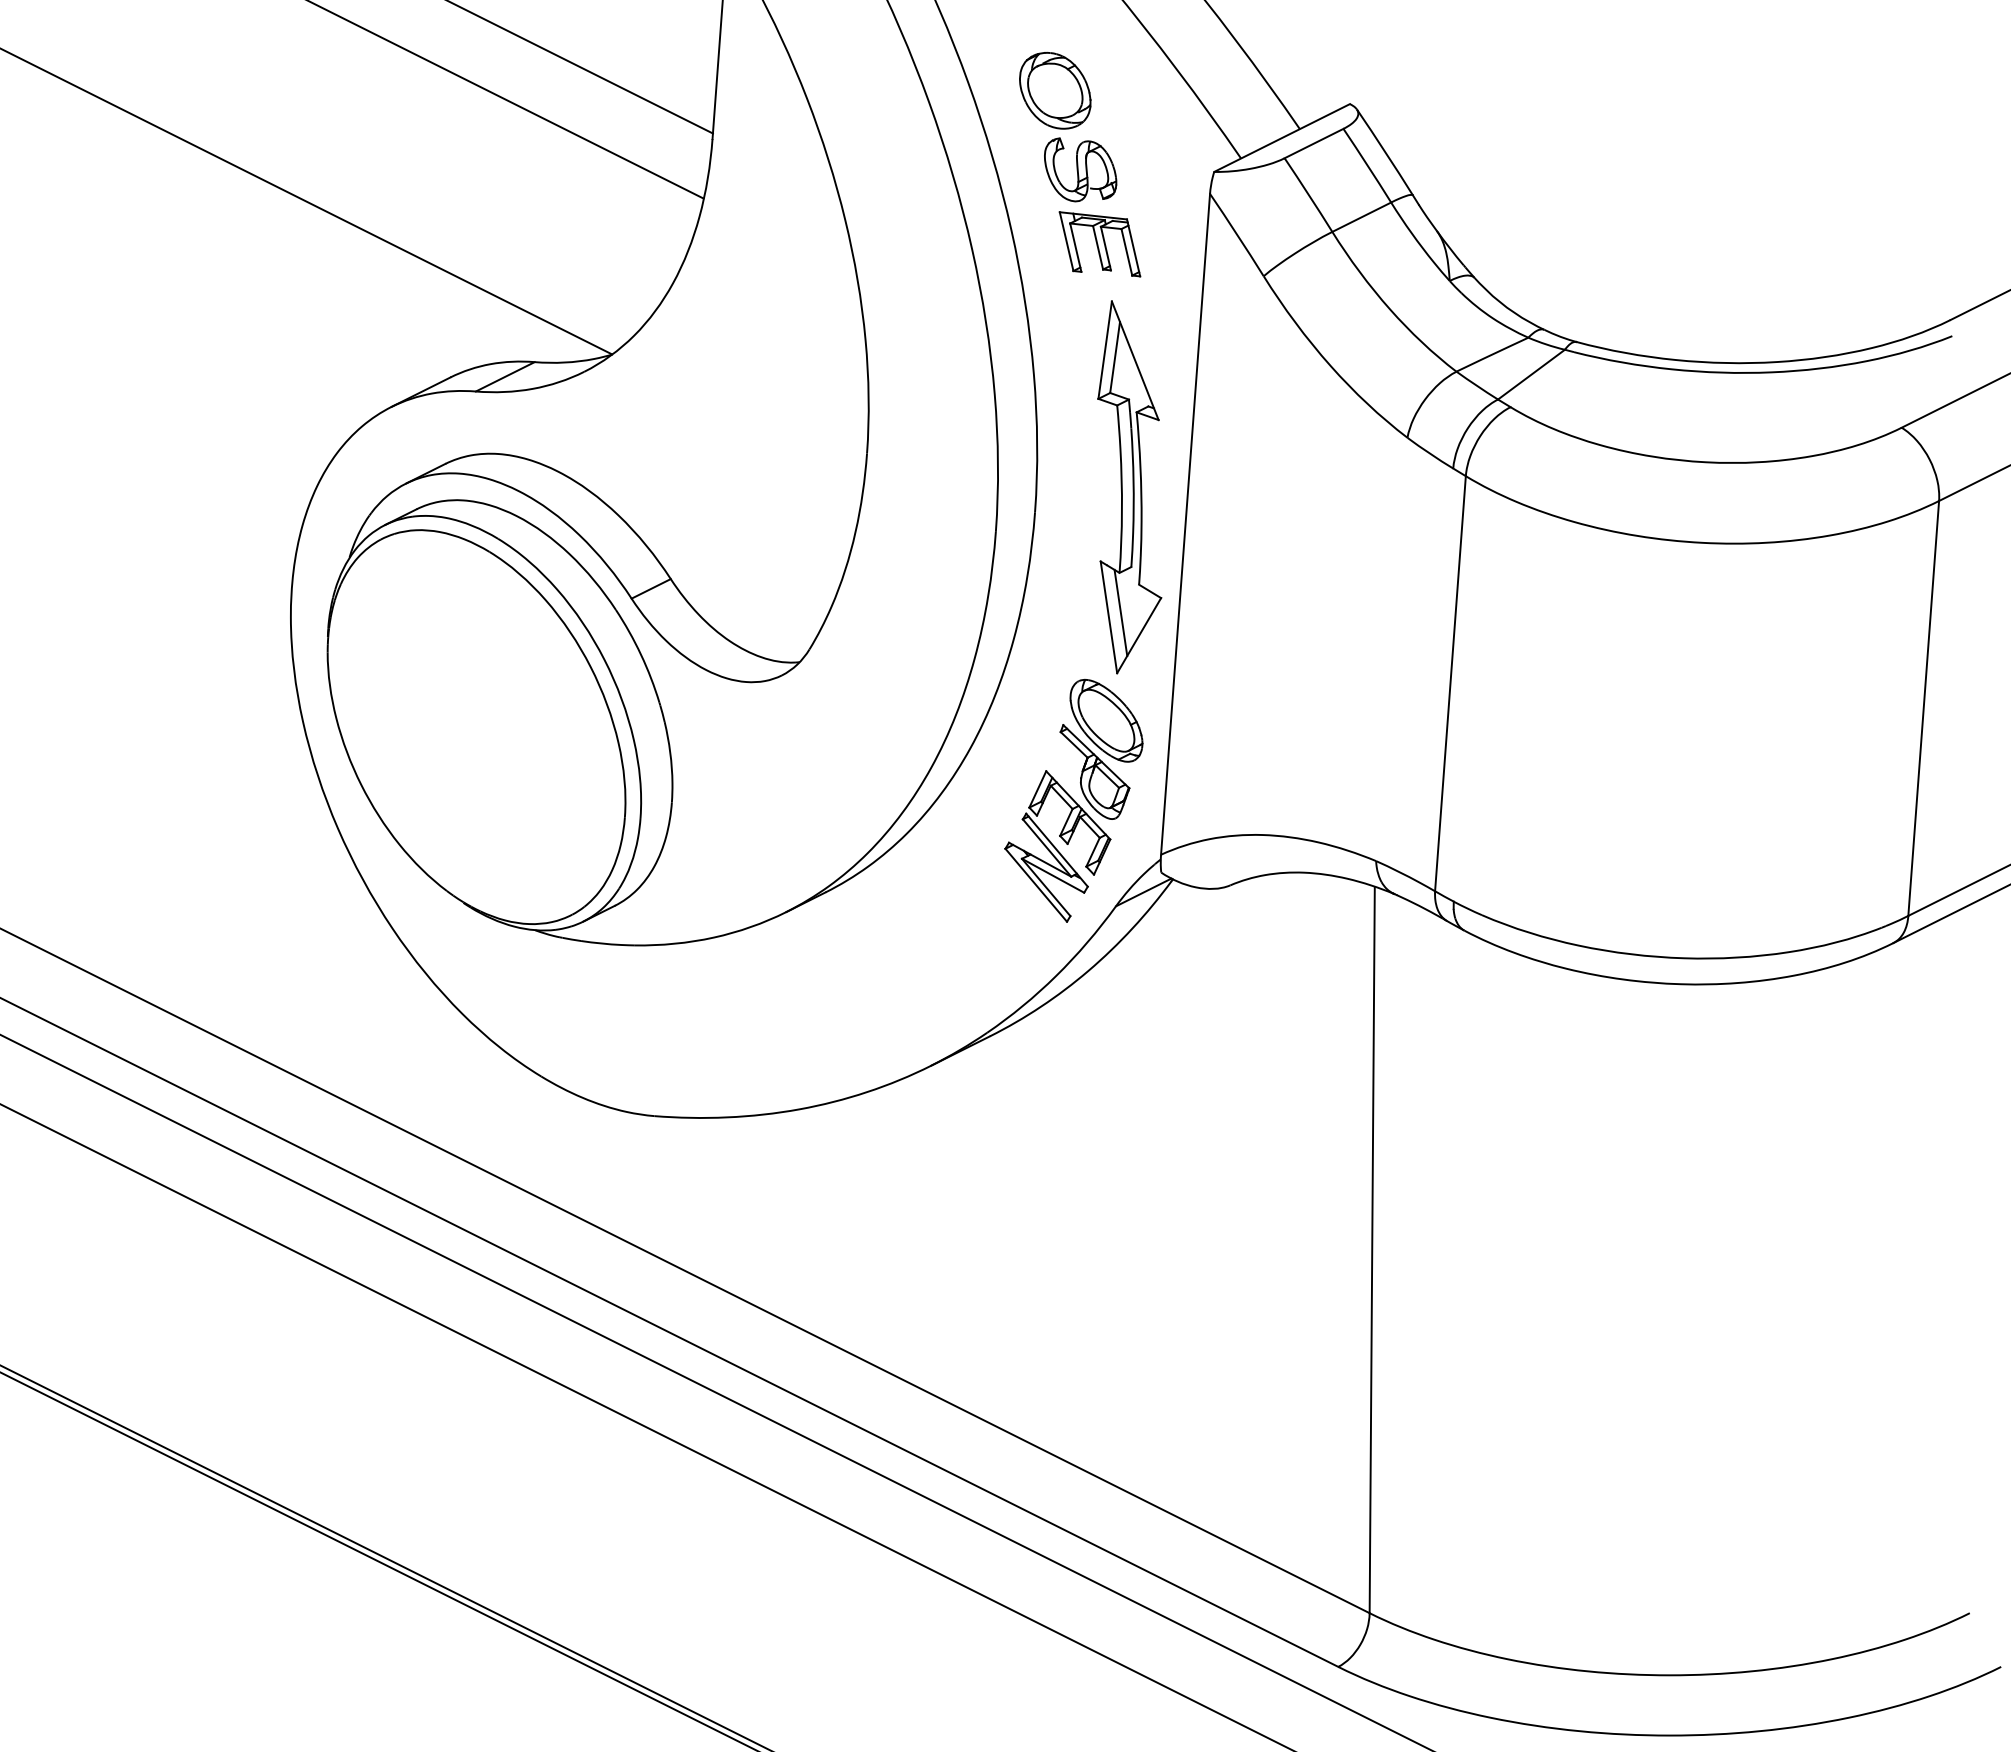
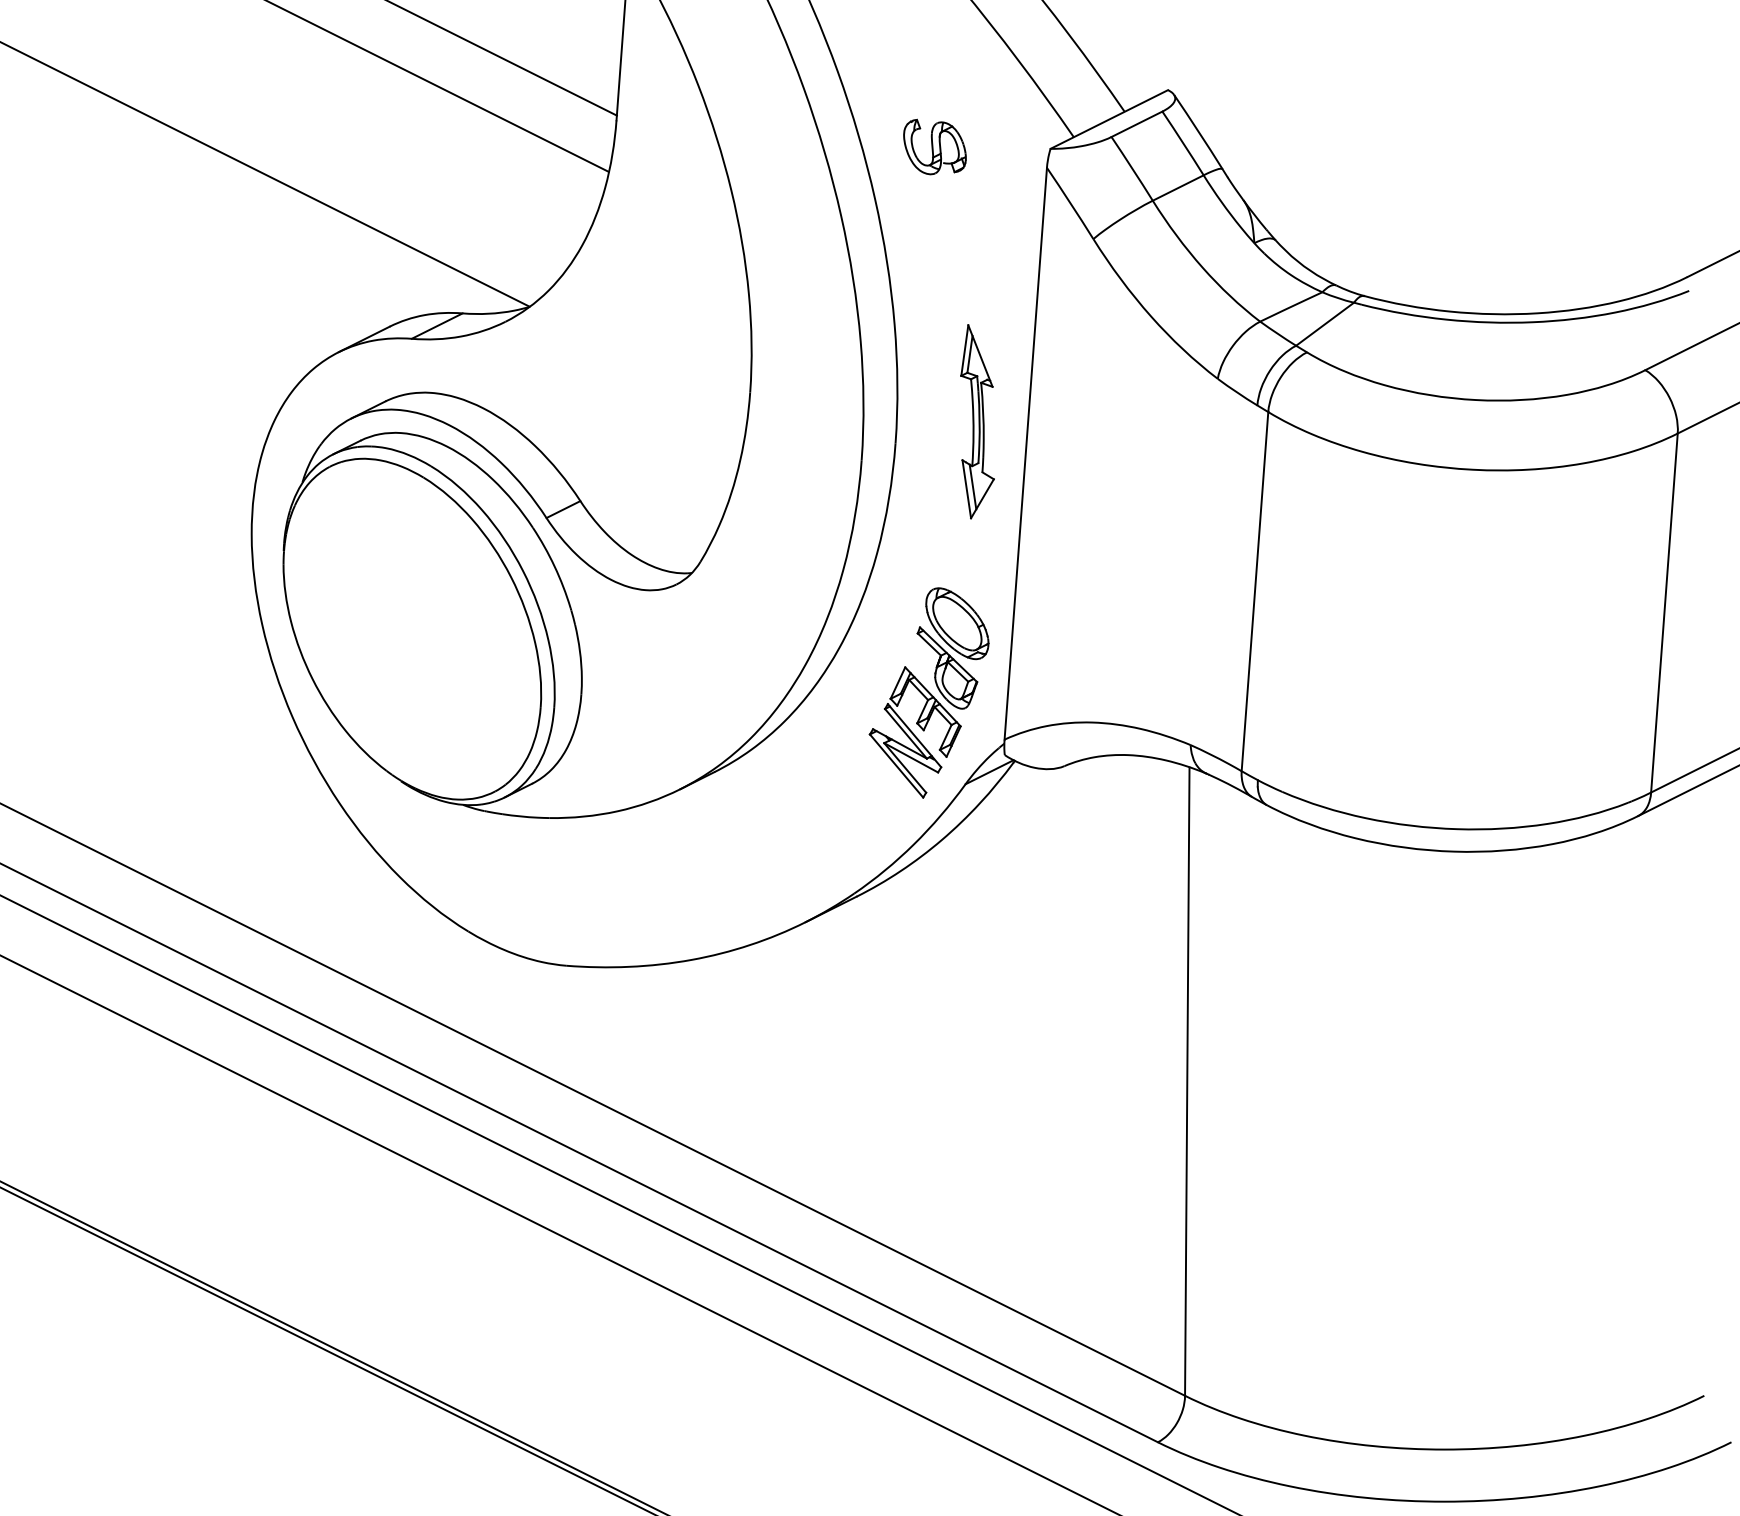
part: (1055, 90) -> (913, 78), removed
part: (1099, 244) -> (951, 211), removed
part: (1129, 487) -> (977, 421), size x0.6

